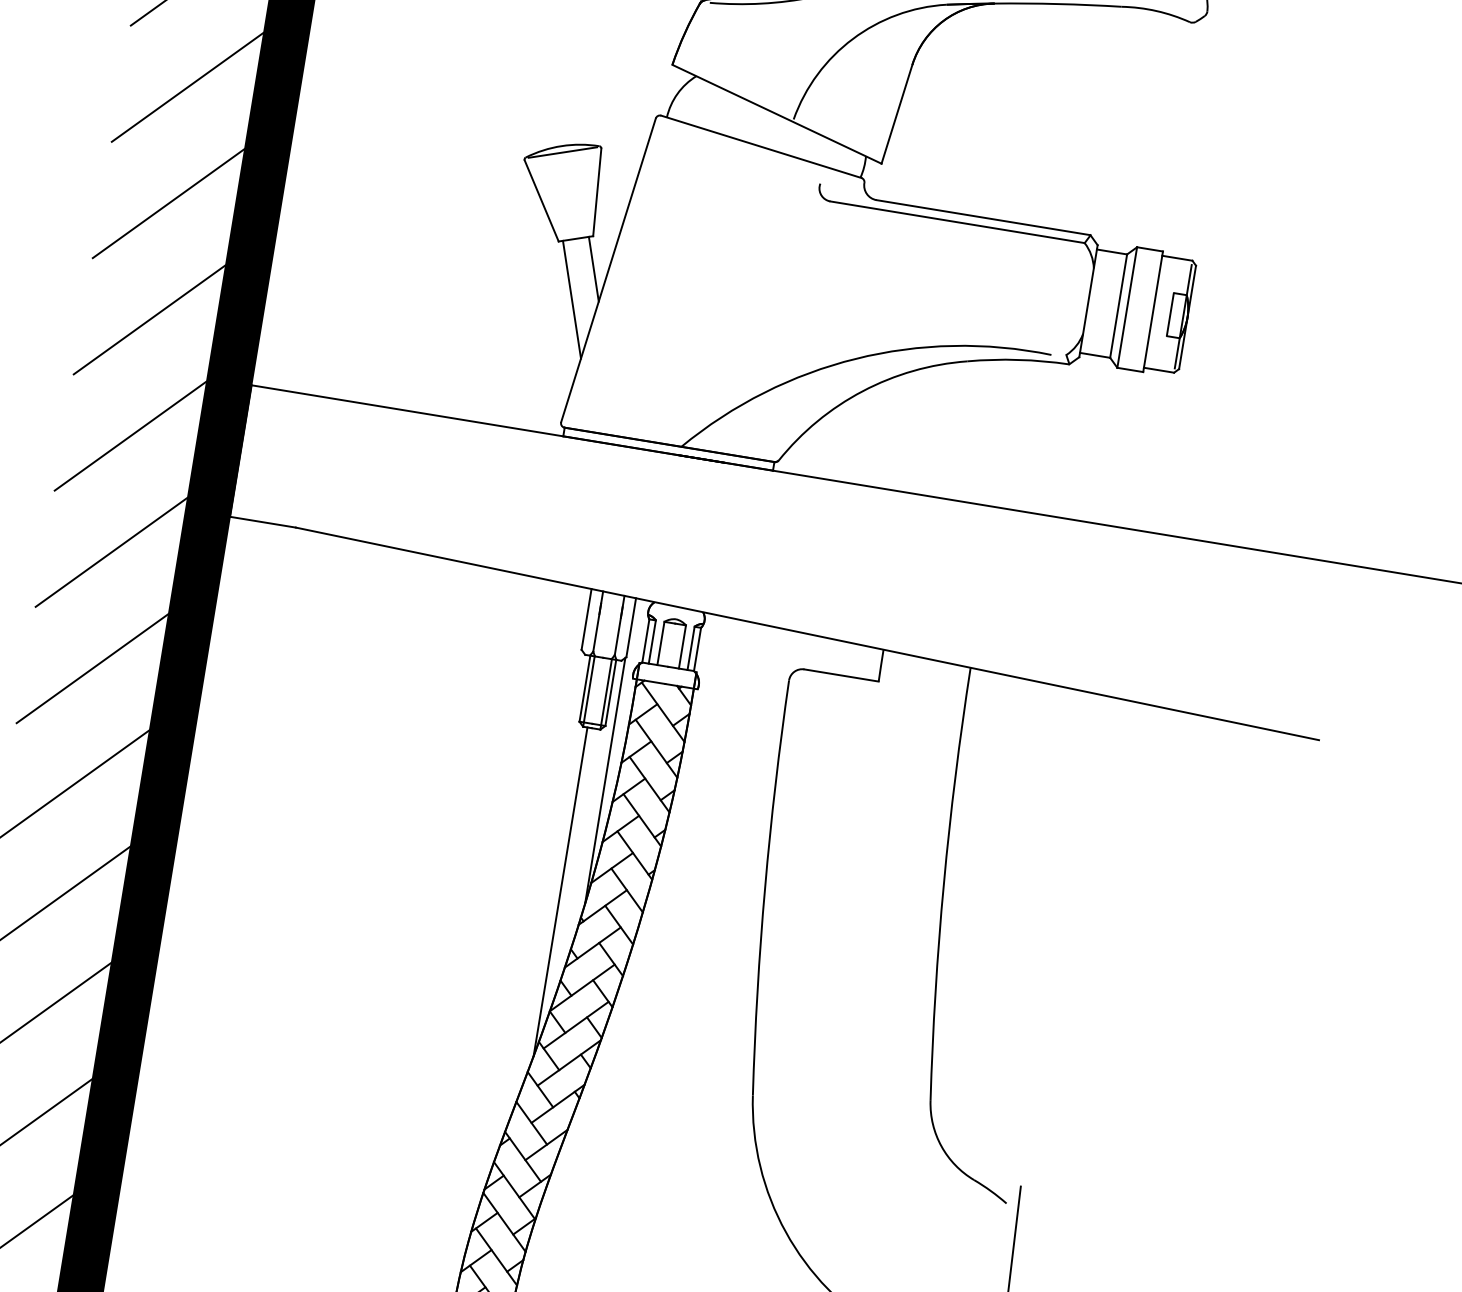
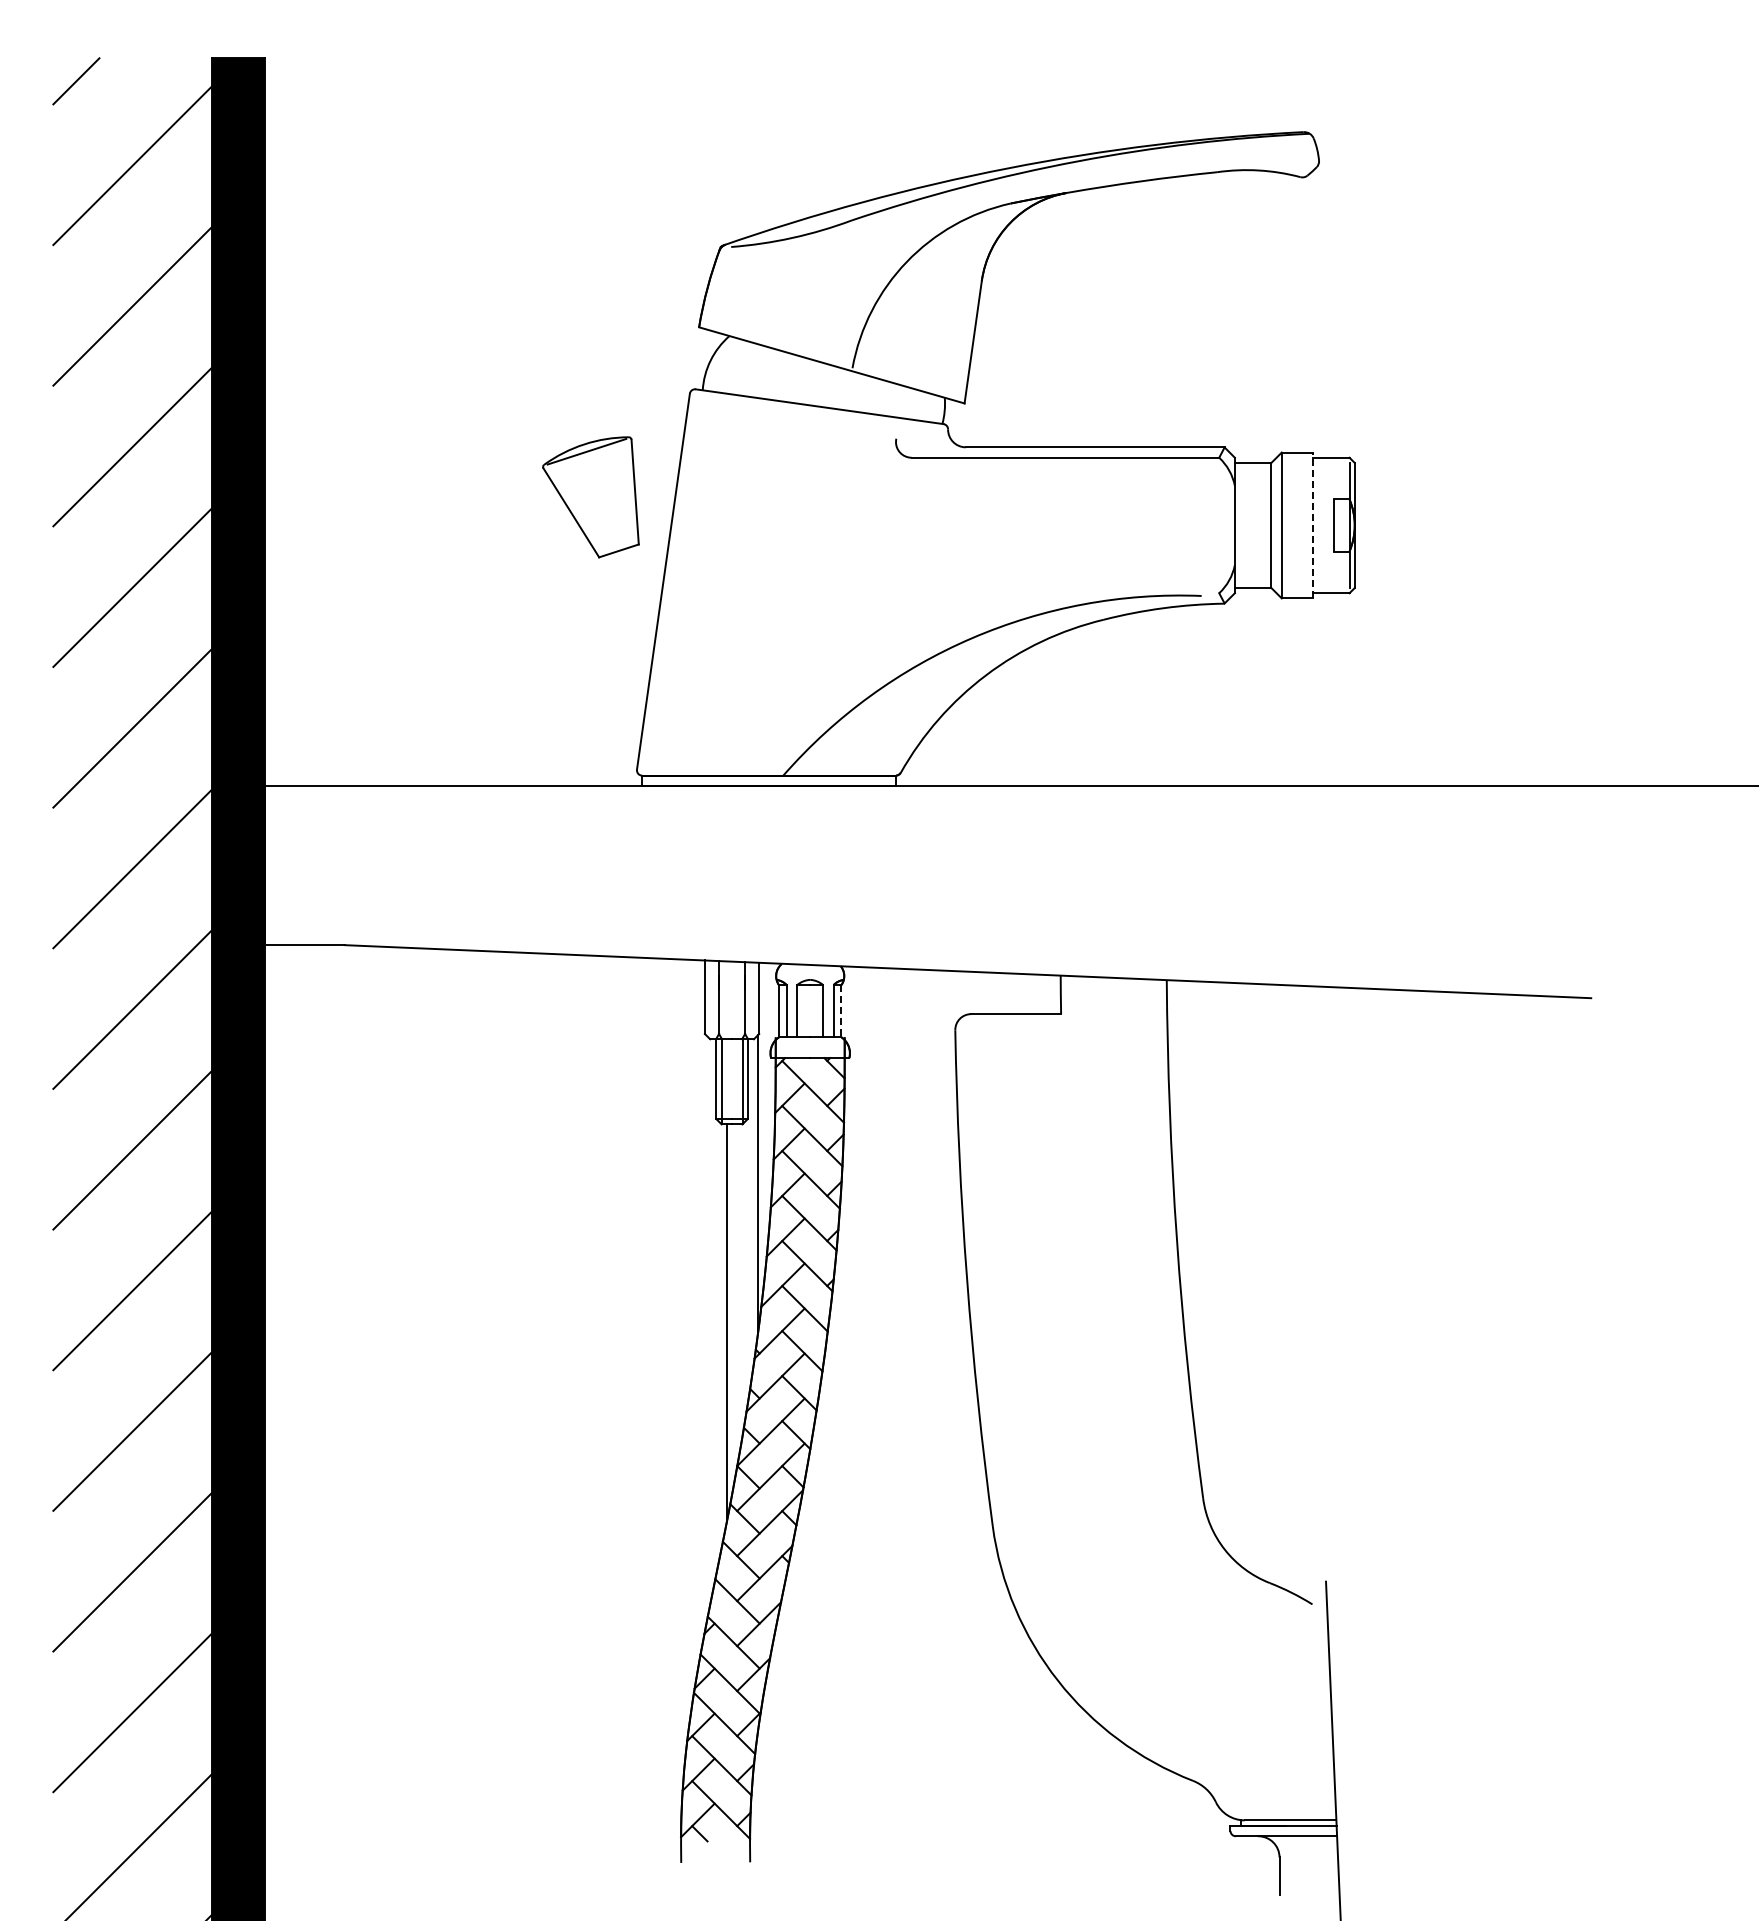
line: (593, 269) -> (645, 583), removed
line: (572, 299) -> (626, 623), removed
line: (1153, 311) -> (1313, 525), solid -> dashed
line: (697, 649) -> (841, 1011), solid -> dashed

